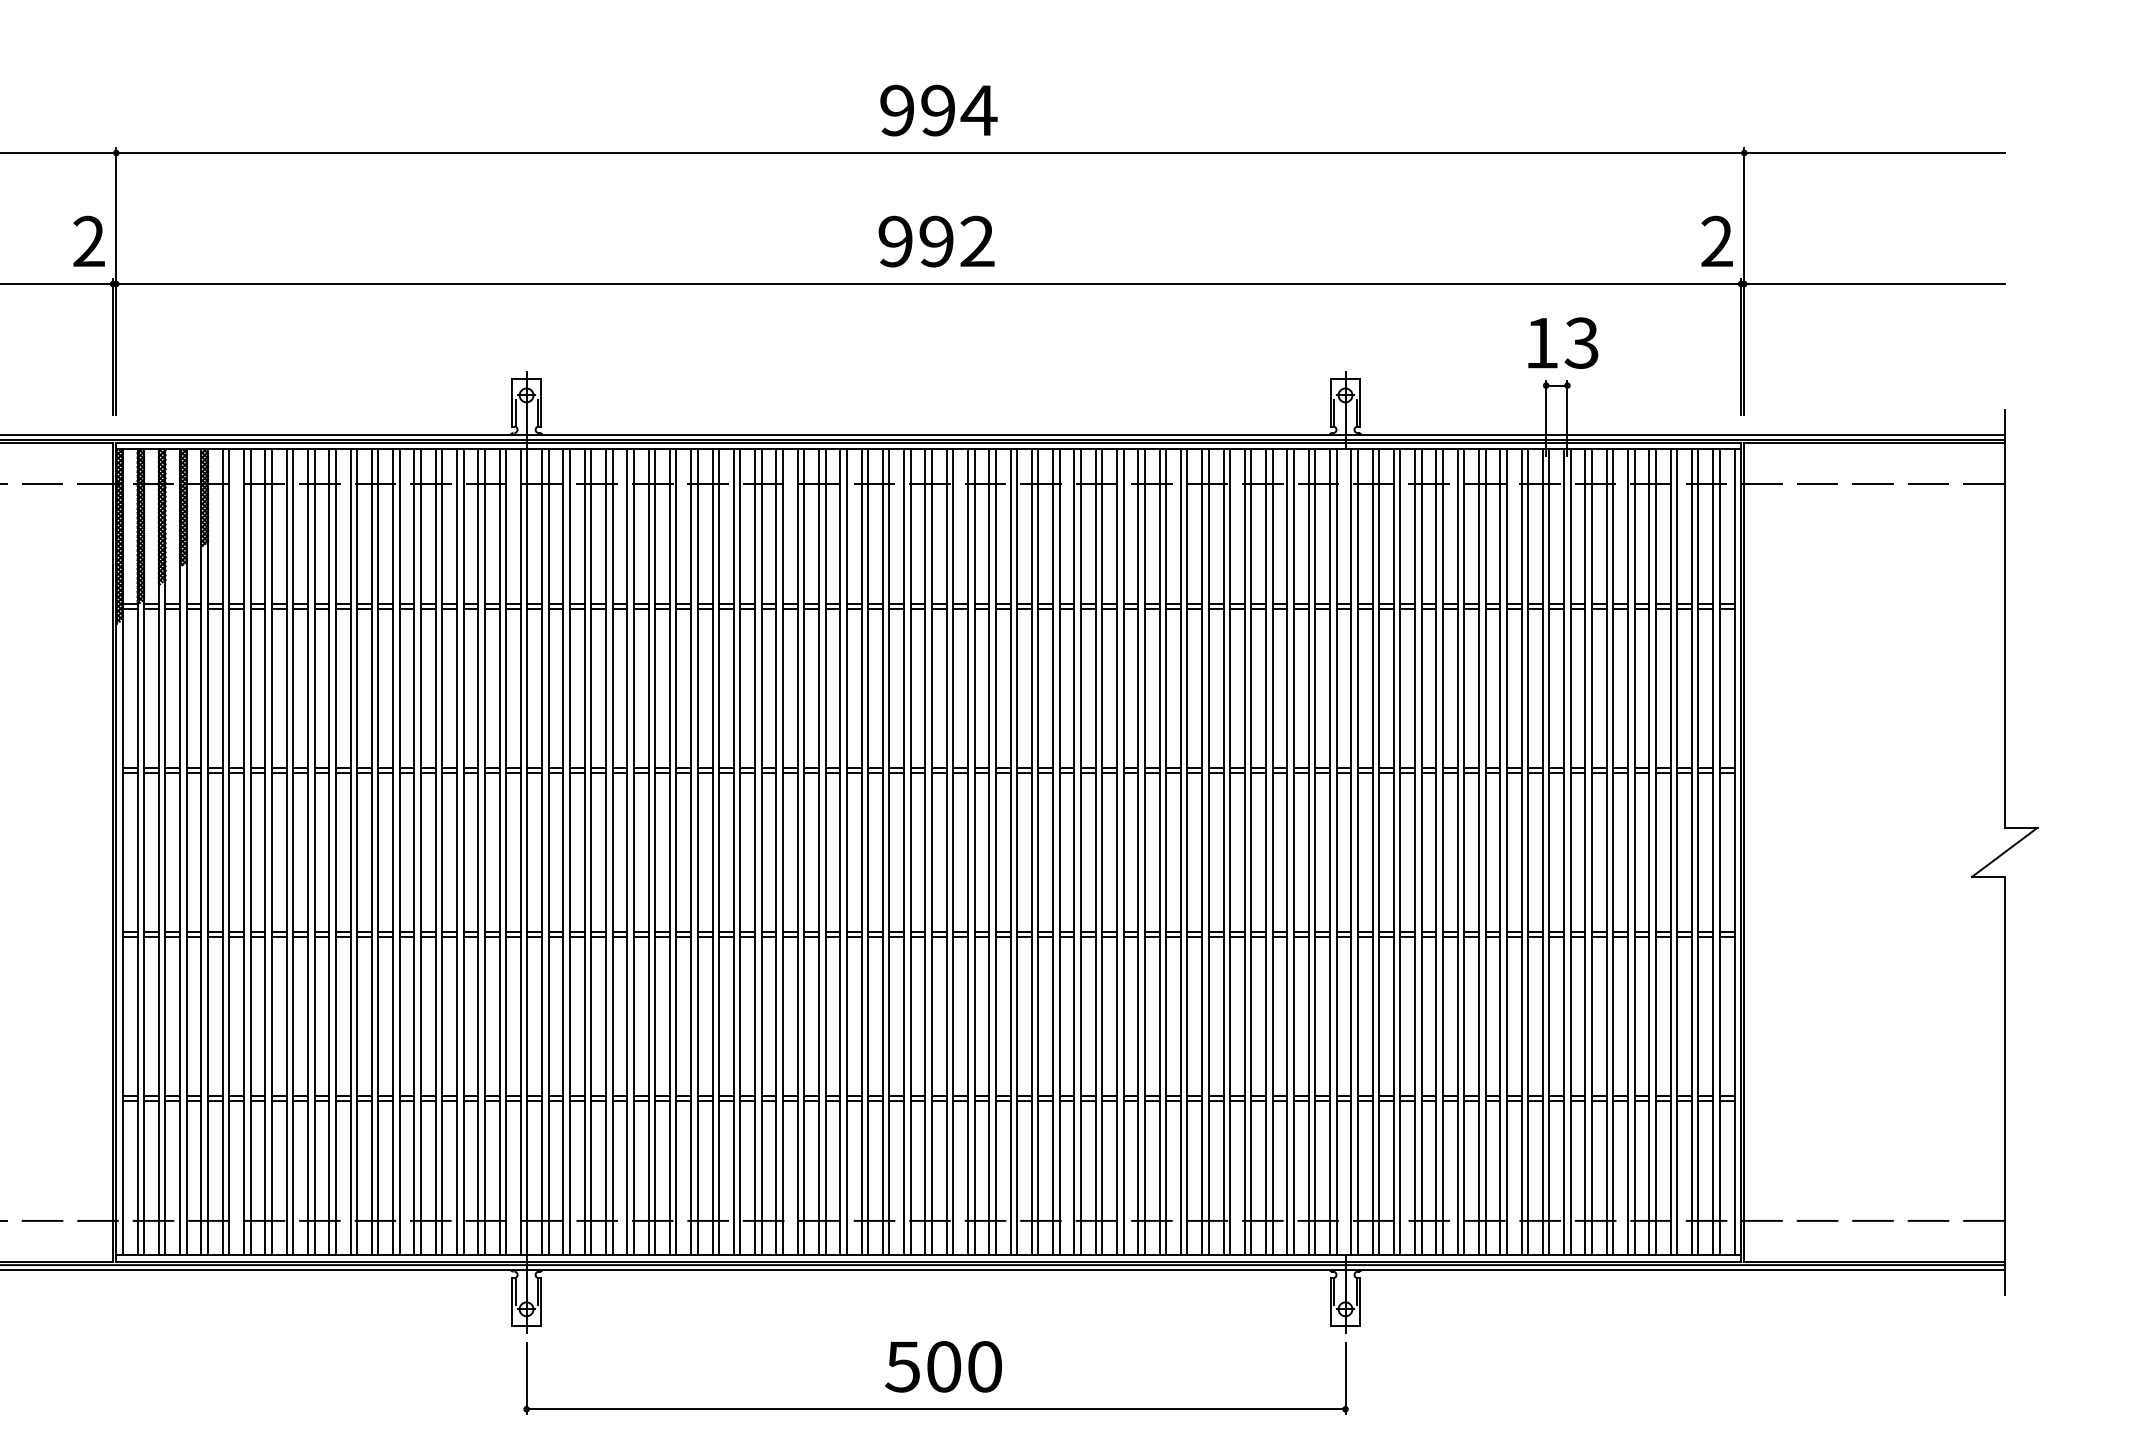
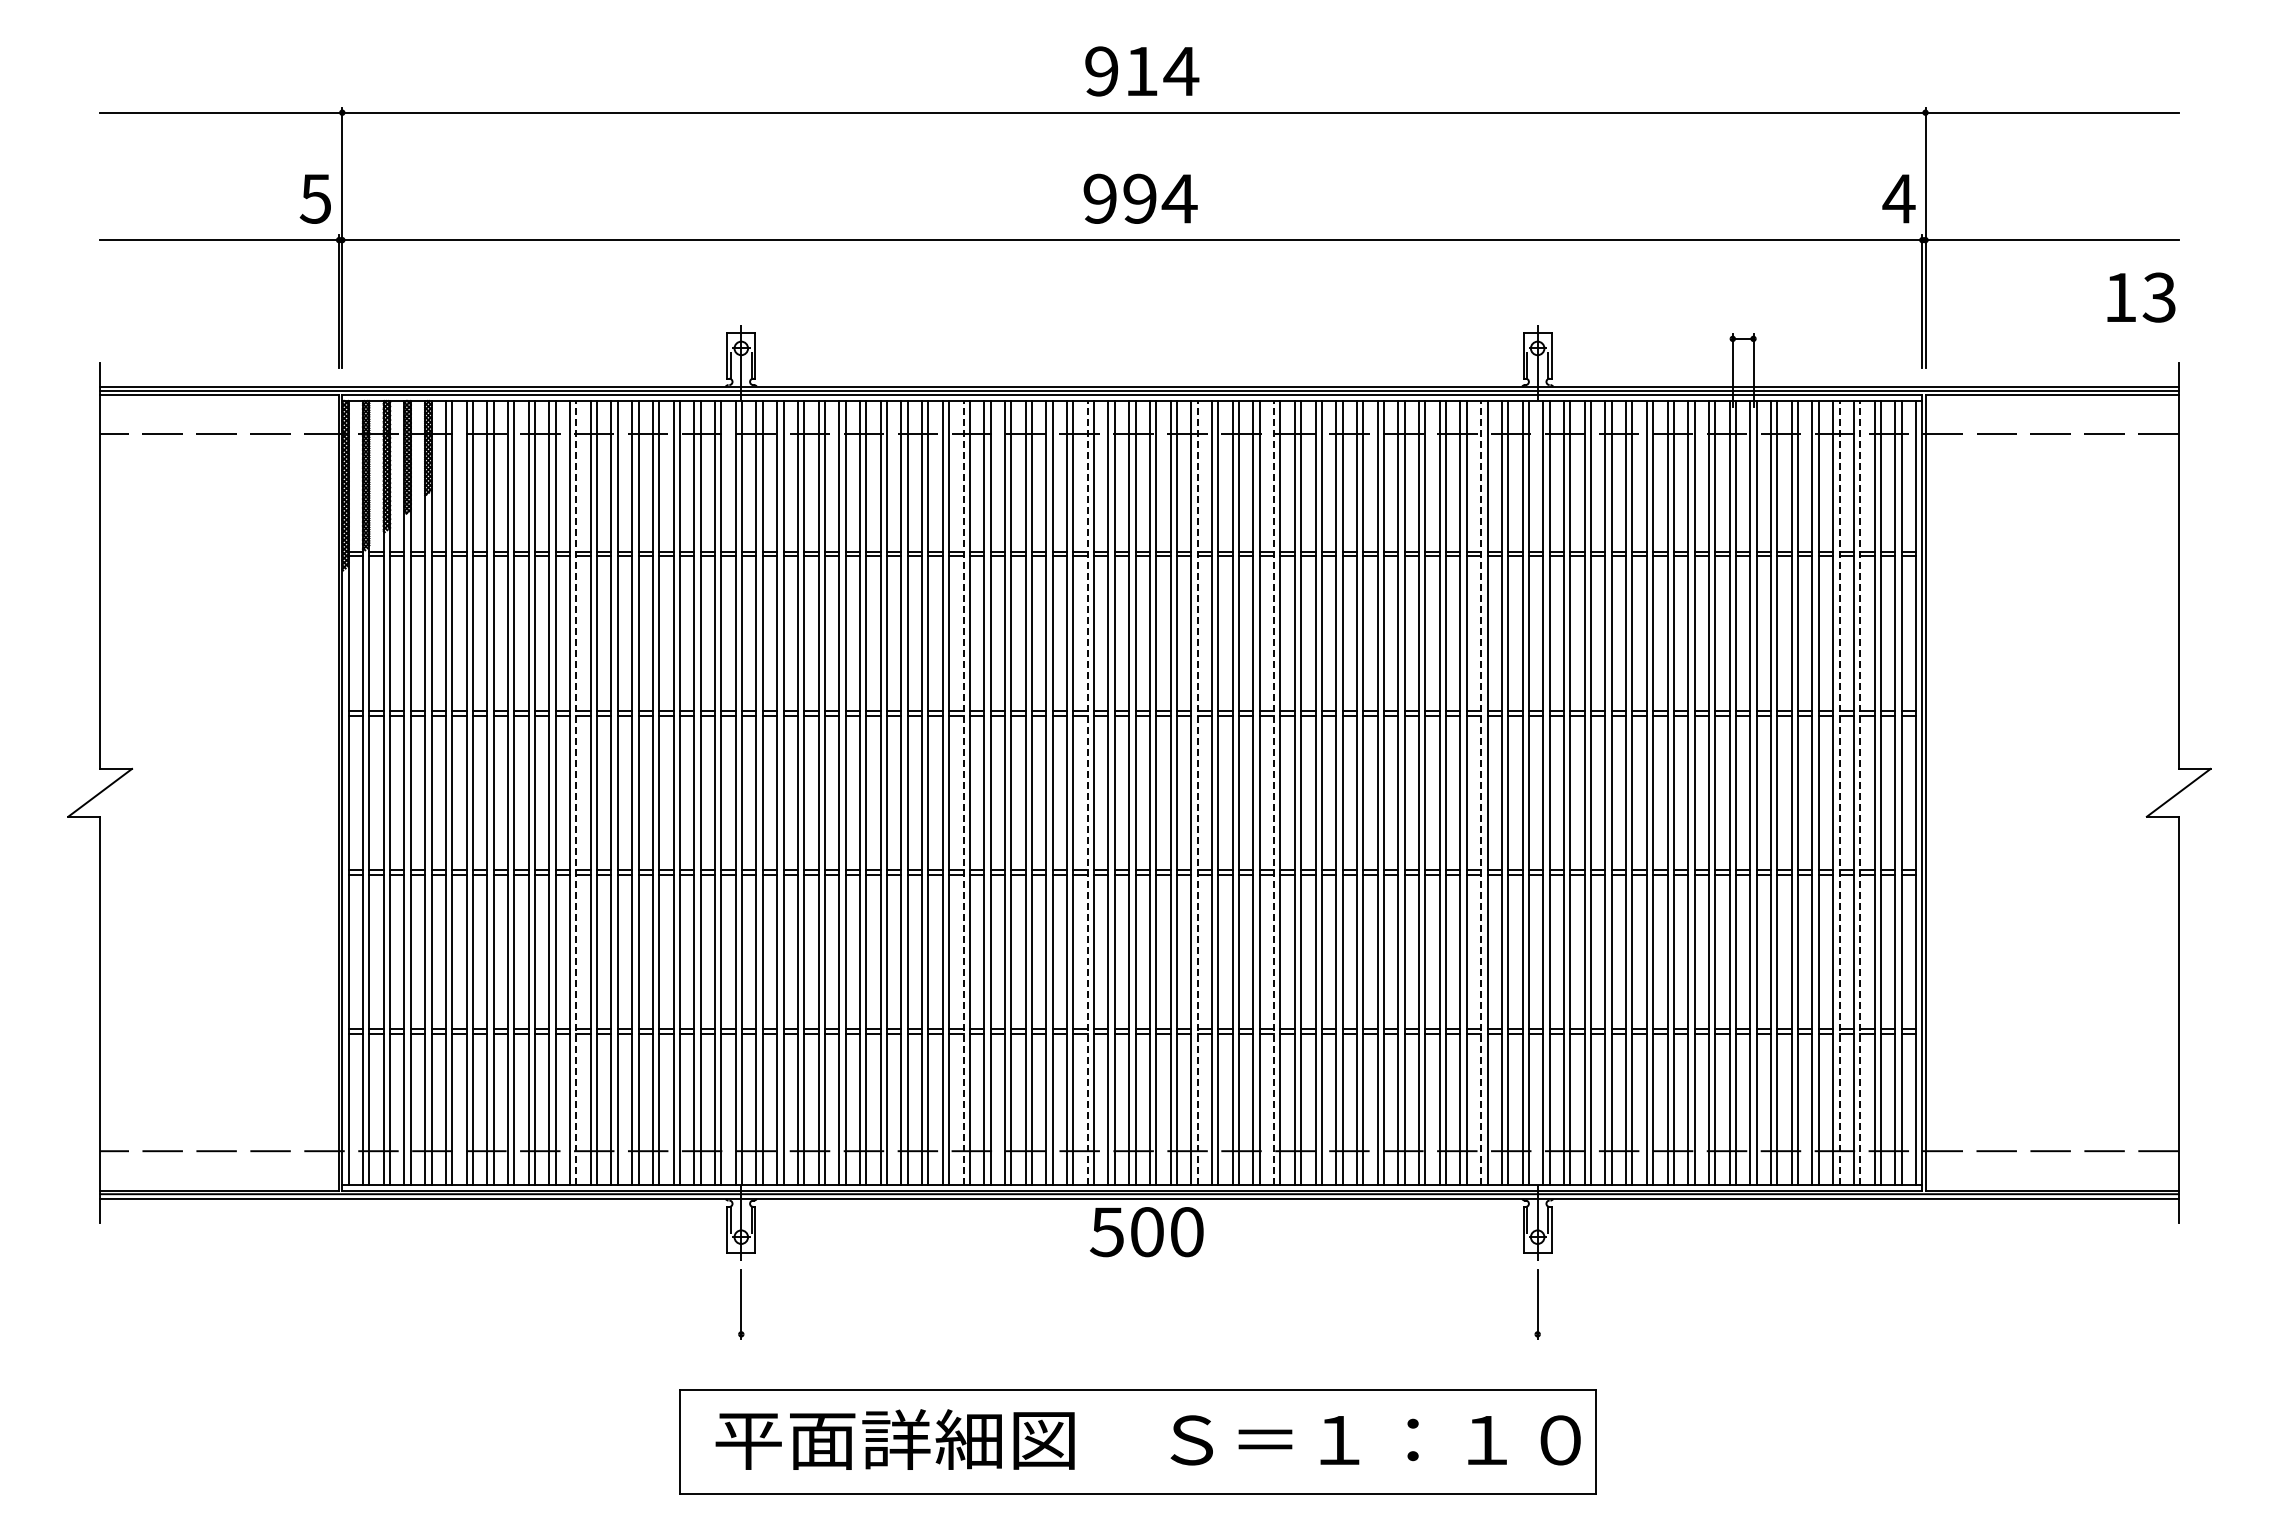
text: (938, 110) -> (1141, 71), 994 -> 914
text: (88, 241) -> (315, 198), 2 -> 5
text: (977, 241) -> (1179, 198), 992 -> 994
text: (1716, 241) -> (1898, 198), 2 -> 4
text: (1563, 343) -> (2141, 297), moved
line: (357, 852) -> (576, 792), solid -> dashed
line: (755, 852) -> (963, 792), solid -> dashed
line: (882, 852) -> (1087, 792), solid -> dashed
line: (995, 852) -> (1197, 792), solid -> dashed
line: (1074, 852) -> (1274, 792), solid -> dashed
line: (1287, 852) -> (1481, 792), solid -> dashed
line: (1655, 852) -> (1839, 792), solid -> dashed
line: (1677, 852) -> (1860, 792), solid -> dashed
text: (943, 1367) -> (1146, 1232), moved
line: (936, 1409) -> (1139, 1334), removed

